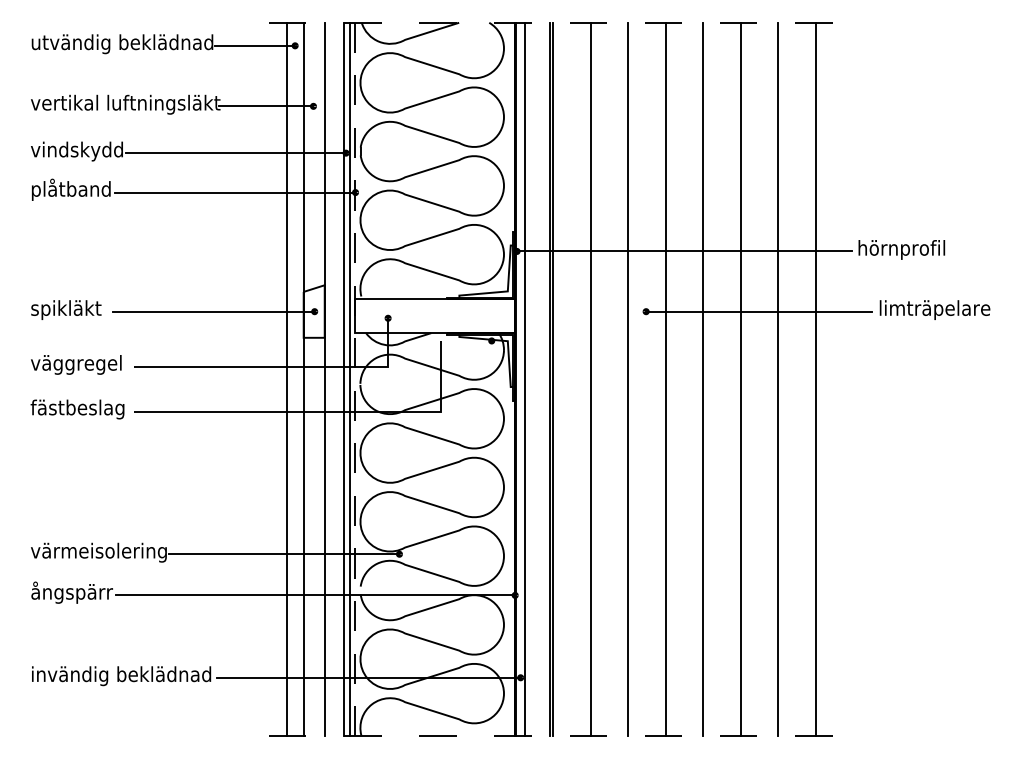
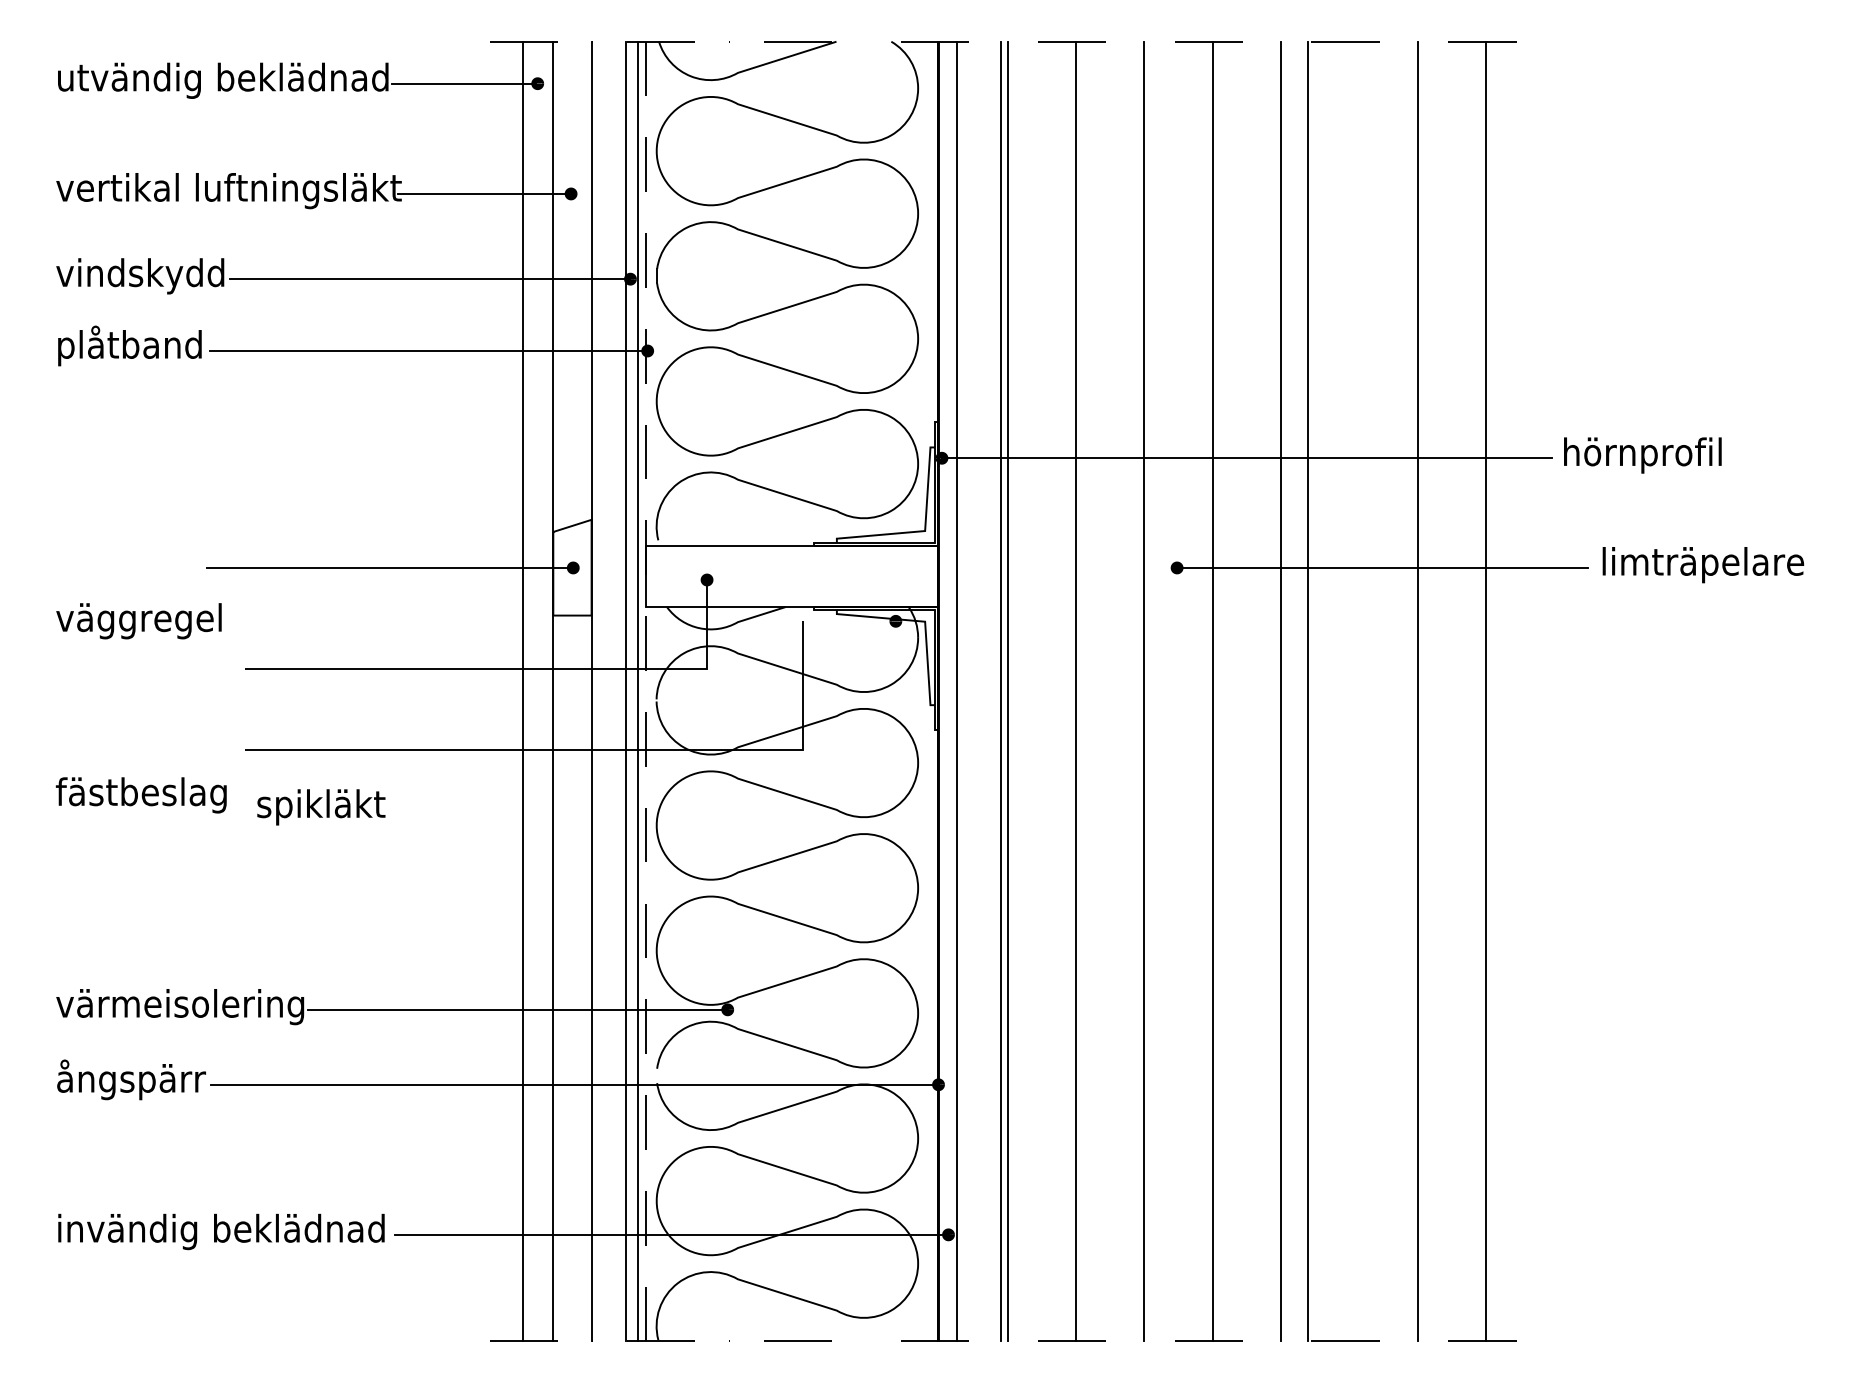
text: (66, 309) -> (321, 806), moved
text: (76, 364) -> (139, 620), moved
line: (740, 379) -> (1307, 691), moved
text: (77, 409) -> (141, 795), moved

